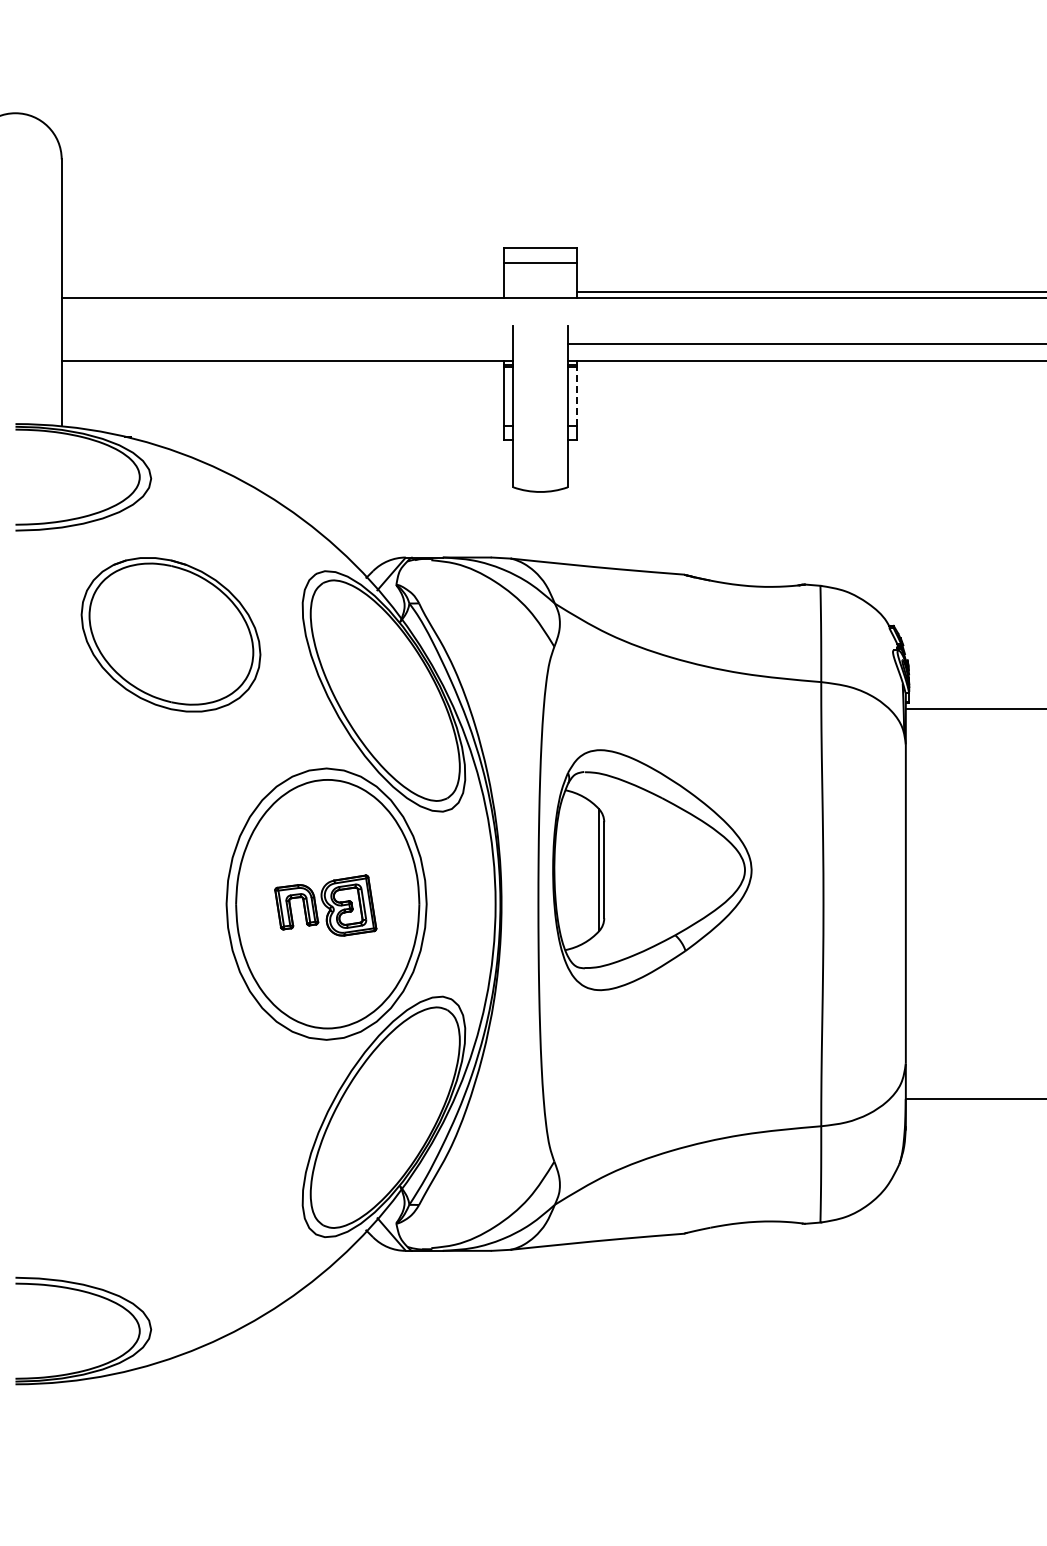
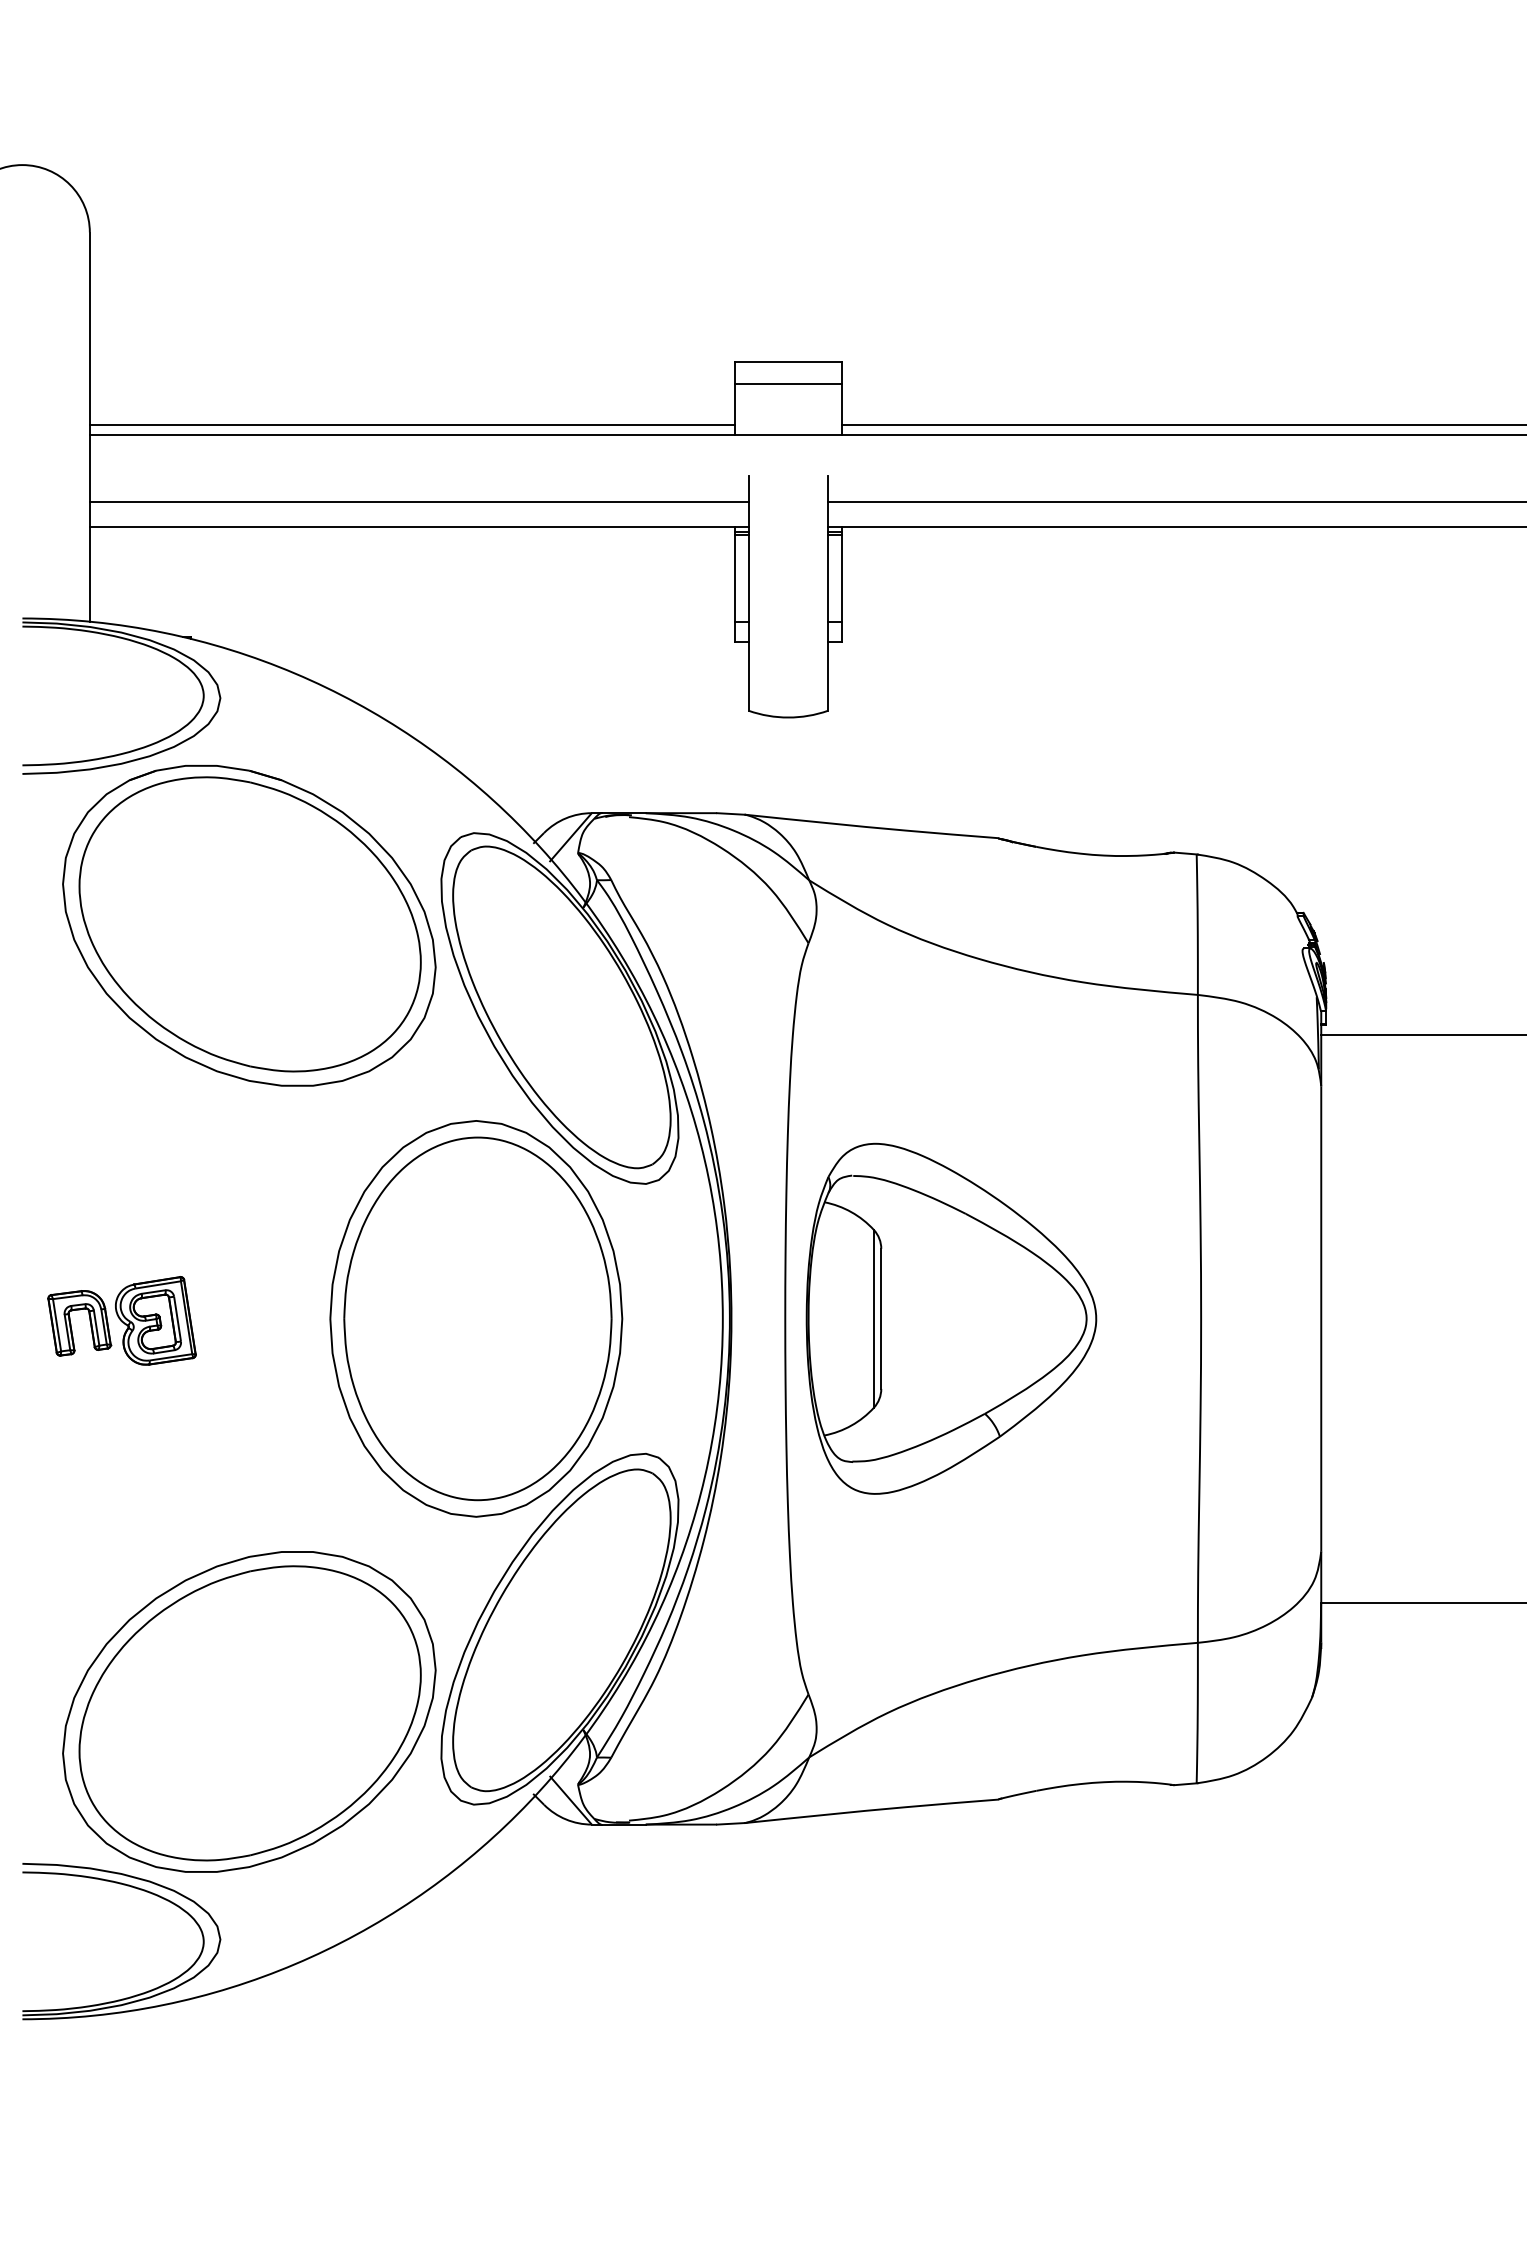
line: (282, 291) -> (411, 425), added
line: (287, 344) -> (419, 502), added
line: (576, 396) -> (840, 578), dashed -> solid
part: (170, 634) -> (248, 925), size x1.43
part: (652, 870) -> (951, 1319), moved
part: (325, 905) -> (121, 1320), moved
part: (170, 1173) -> (248, 1711), added

